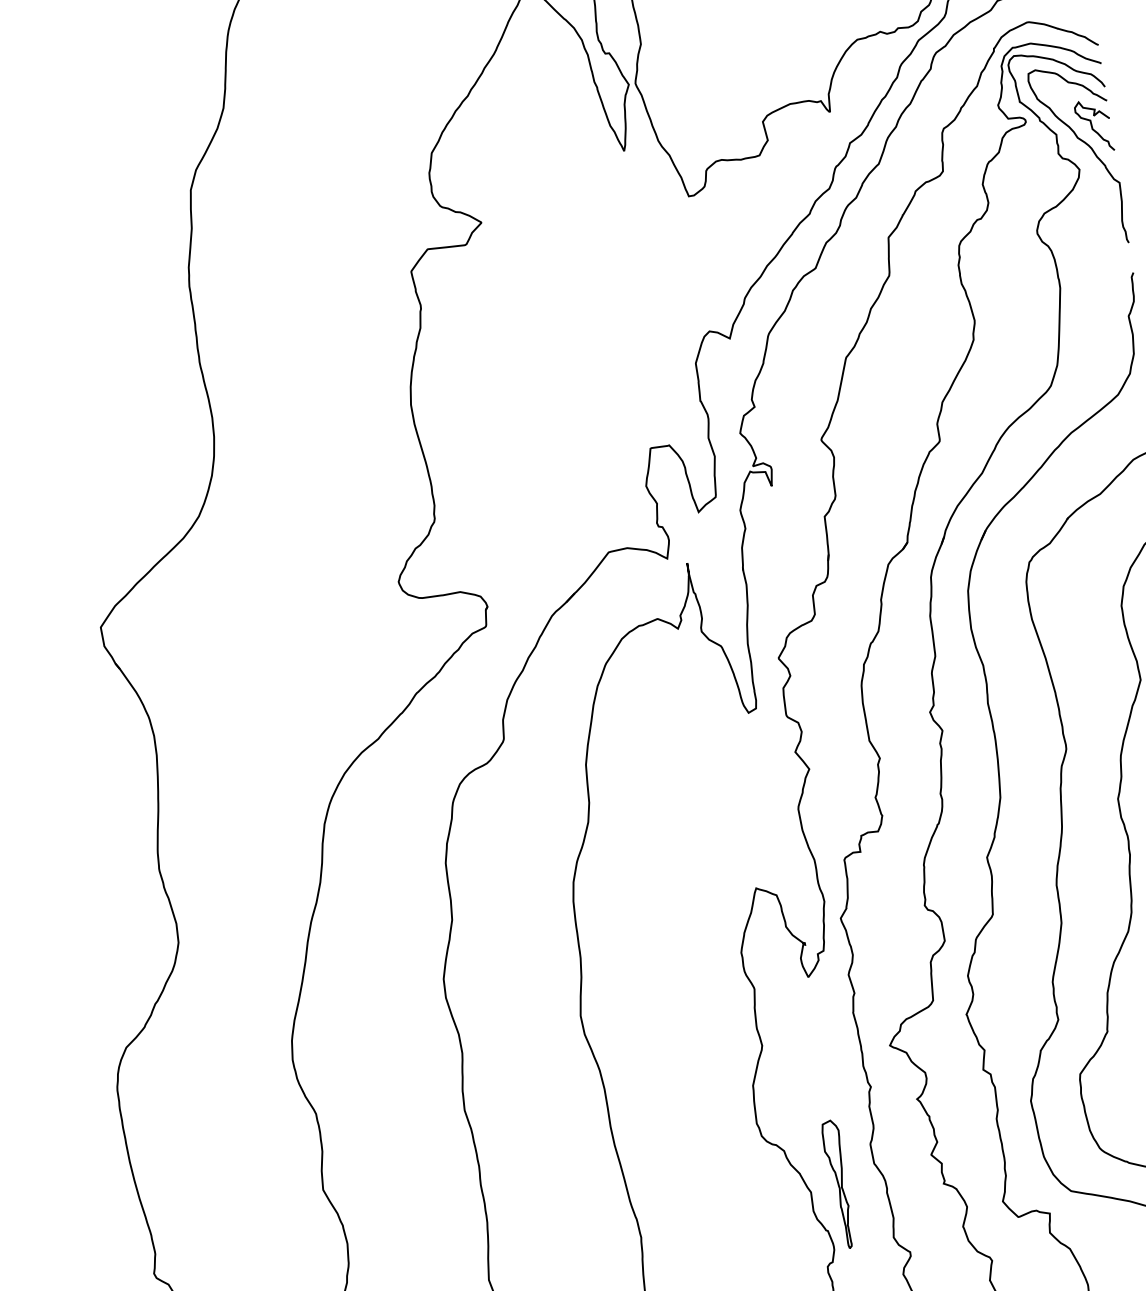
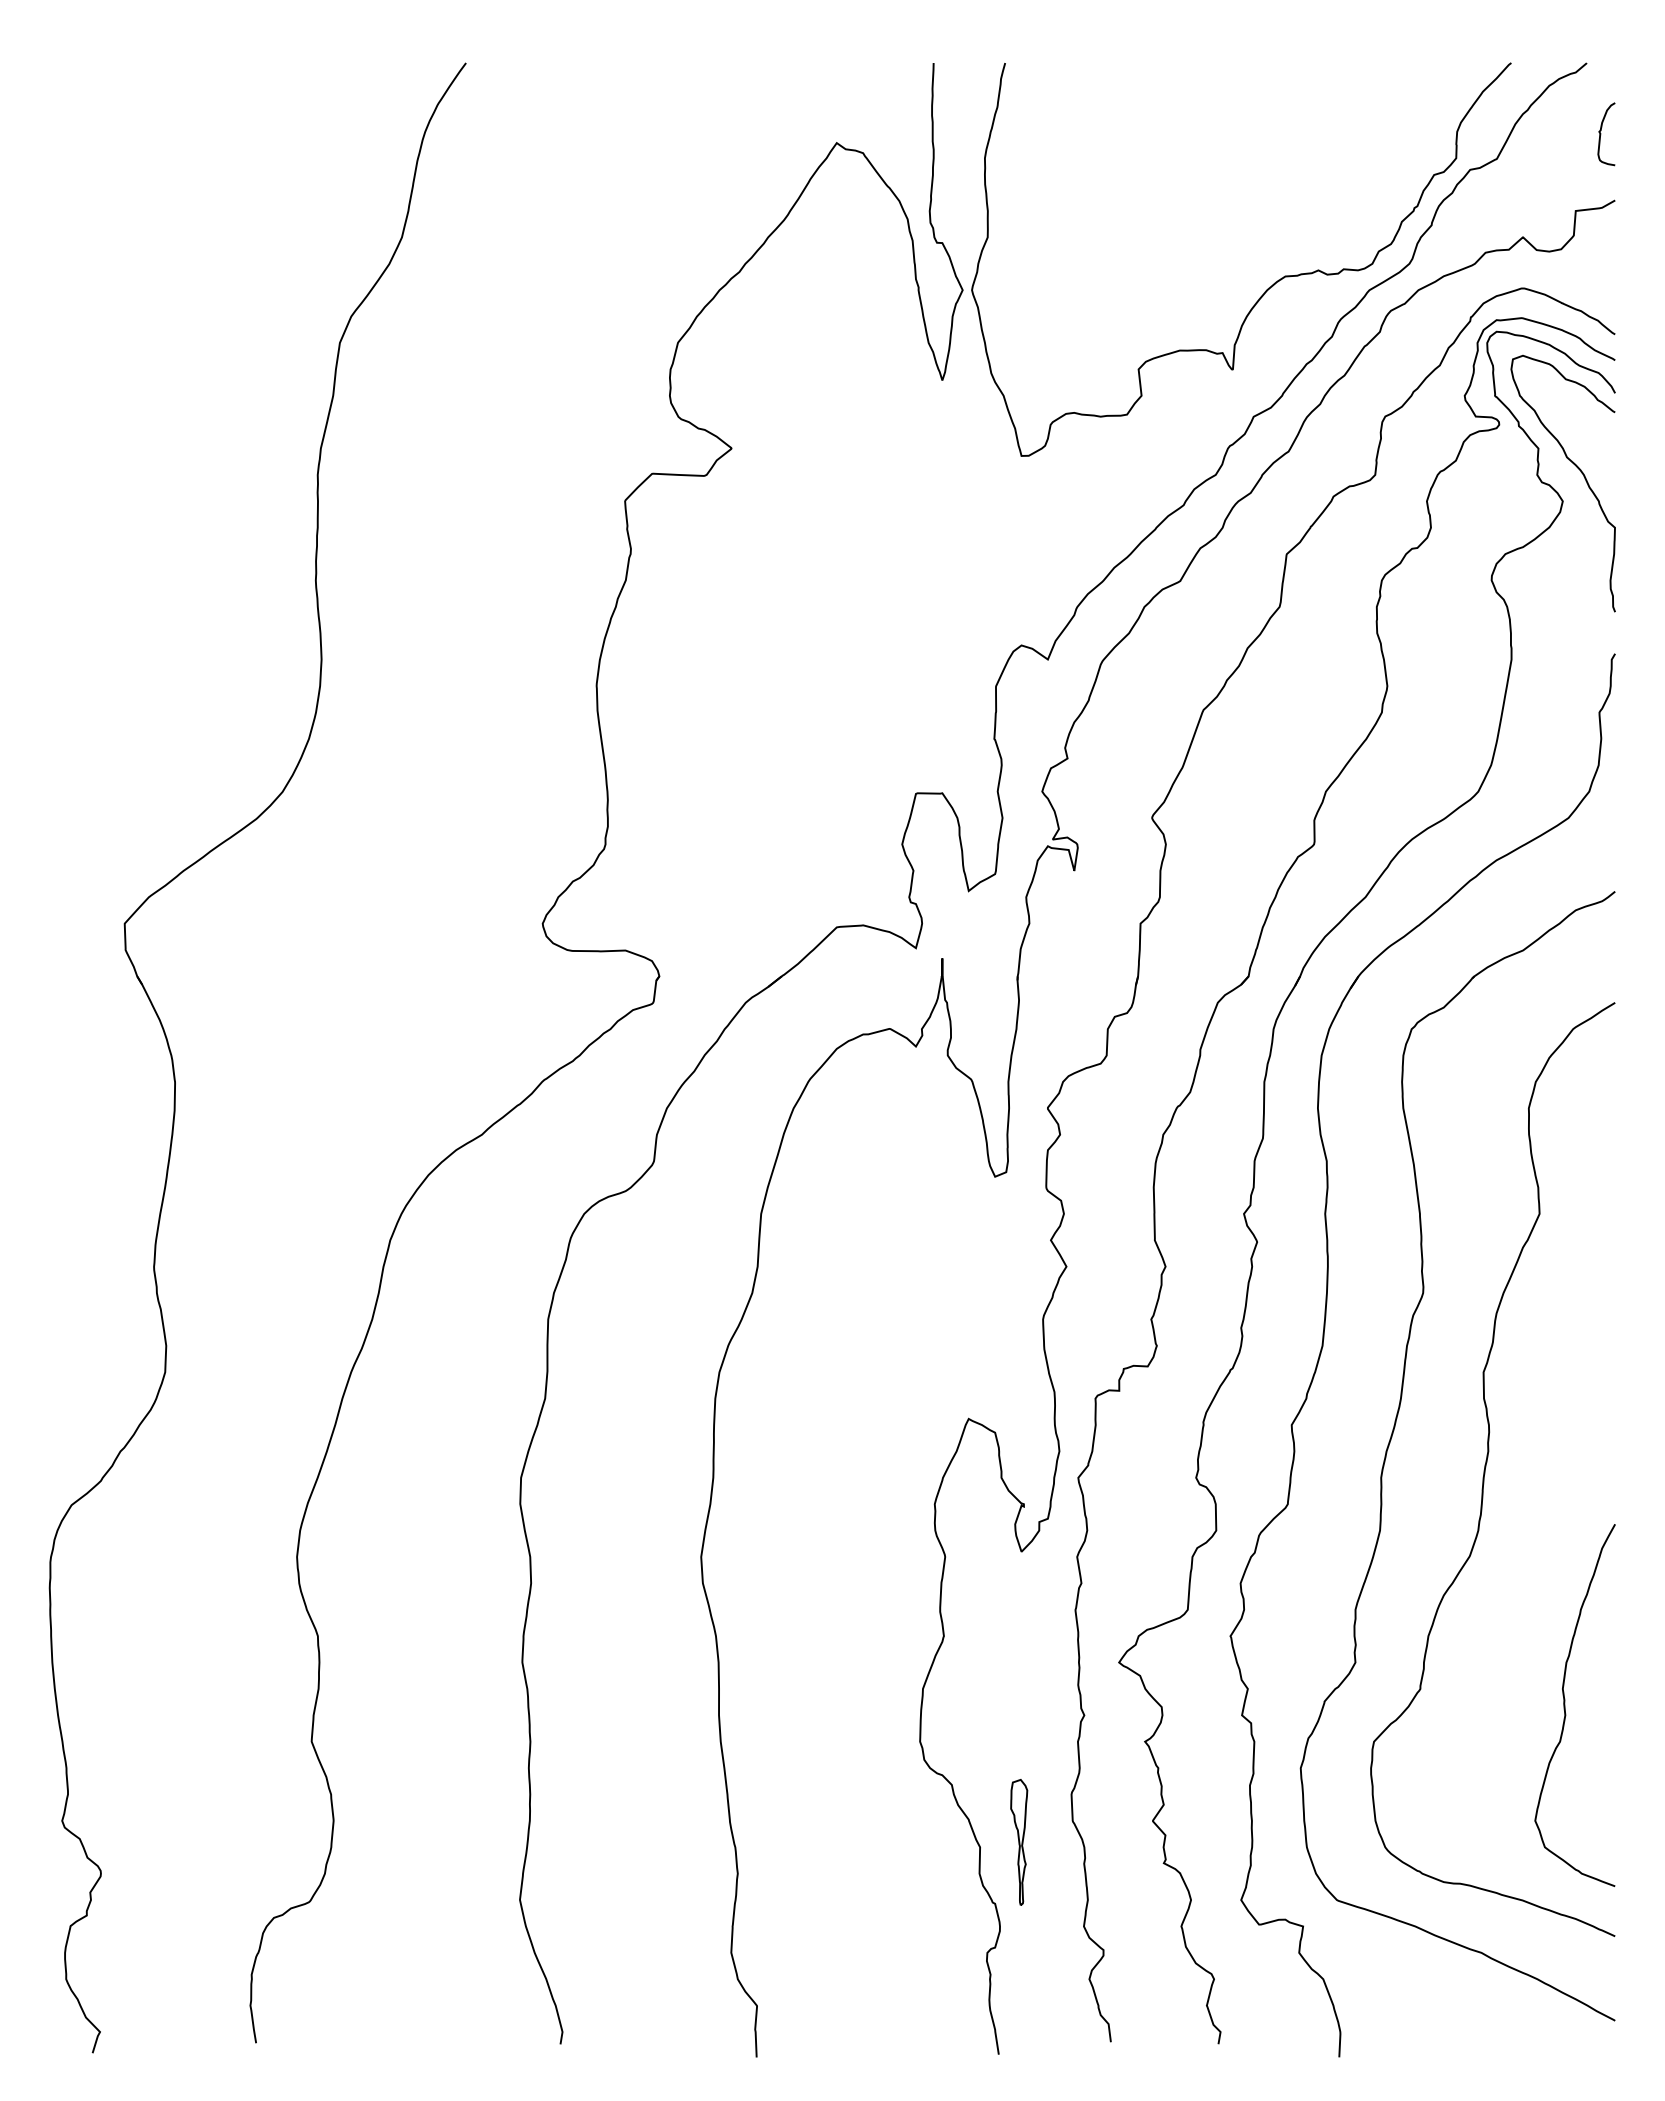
curve: (1092, 126) -> (1589, 444), removed
part: (837, 1184) -> (1018, 1842), size x0.7

